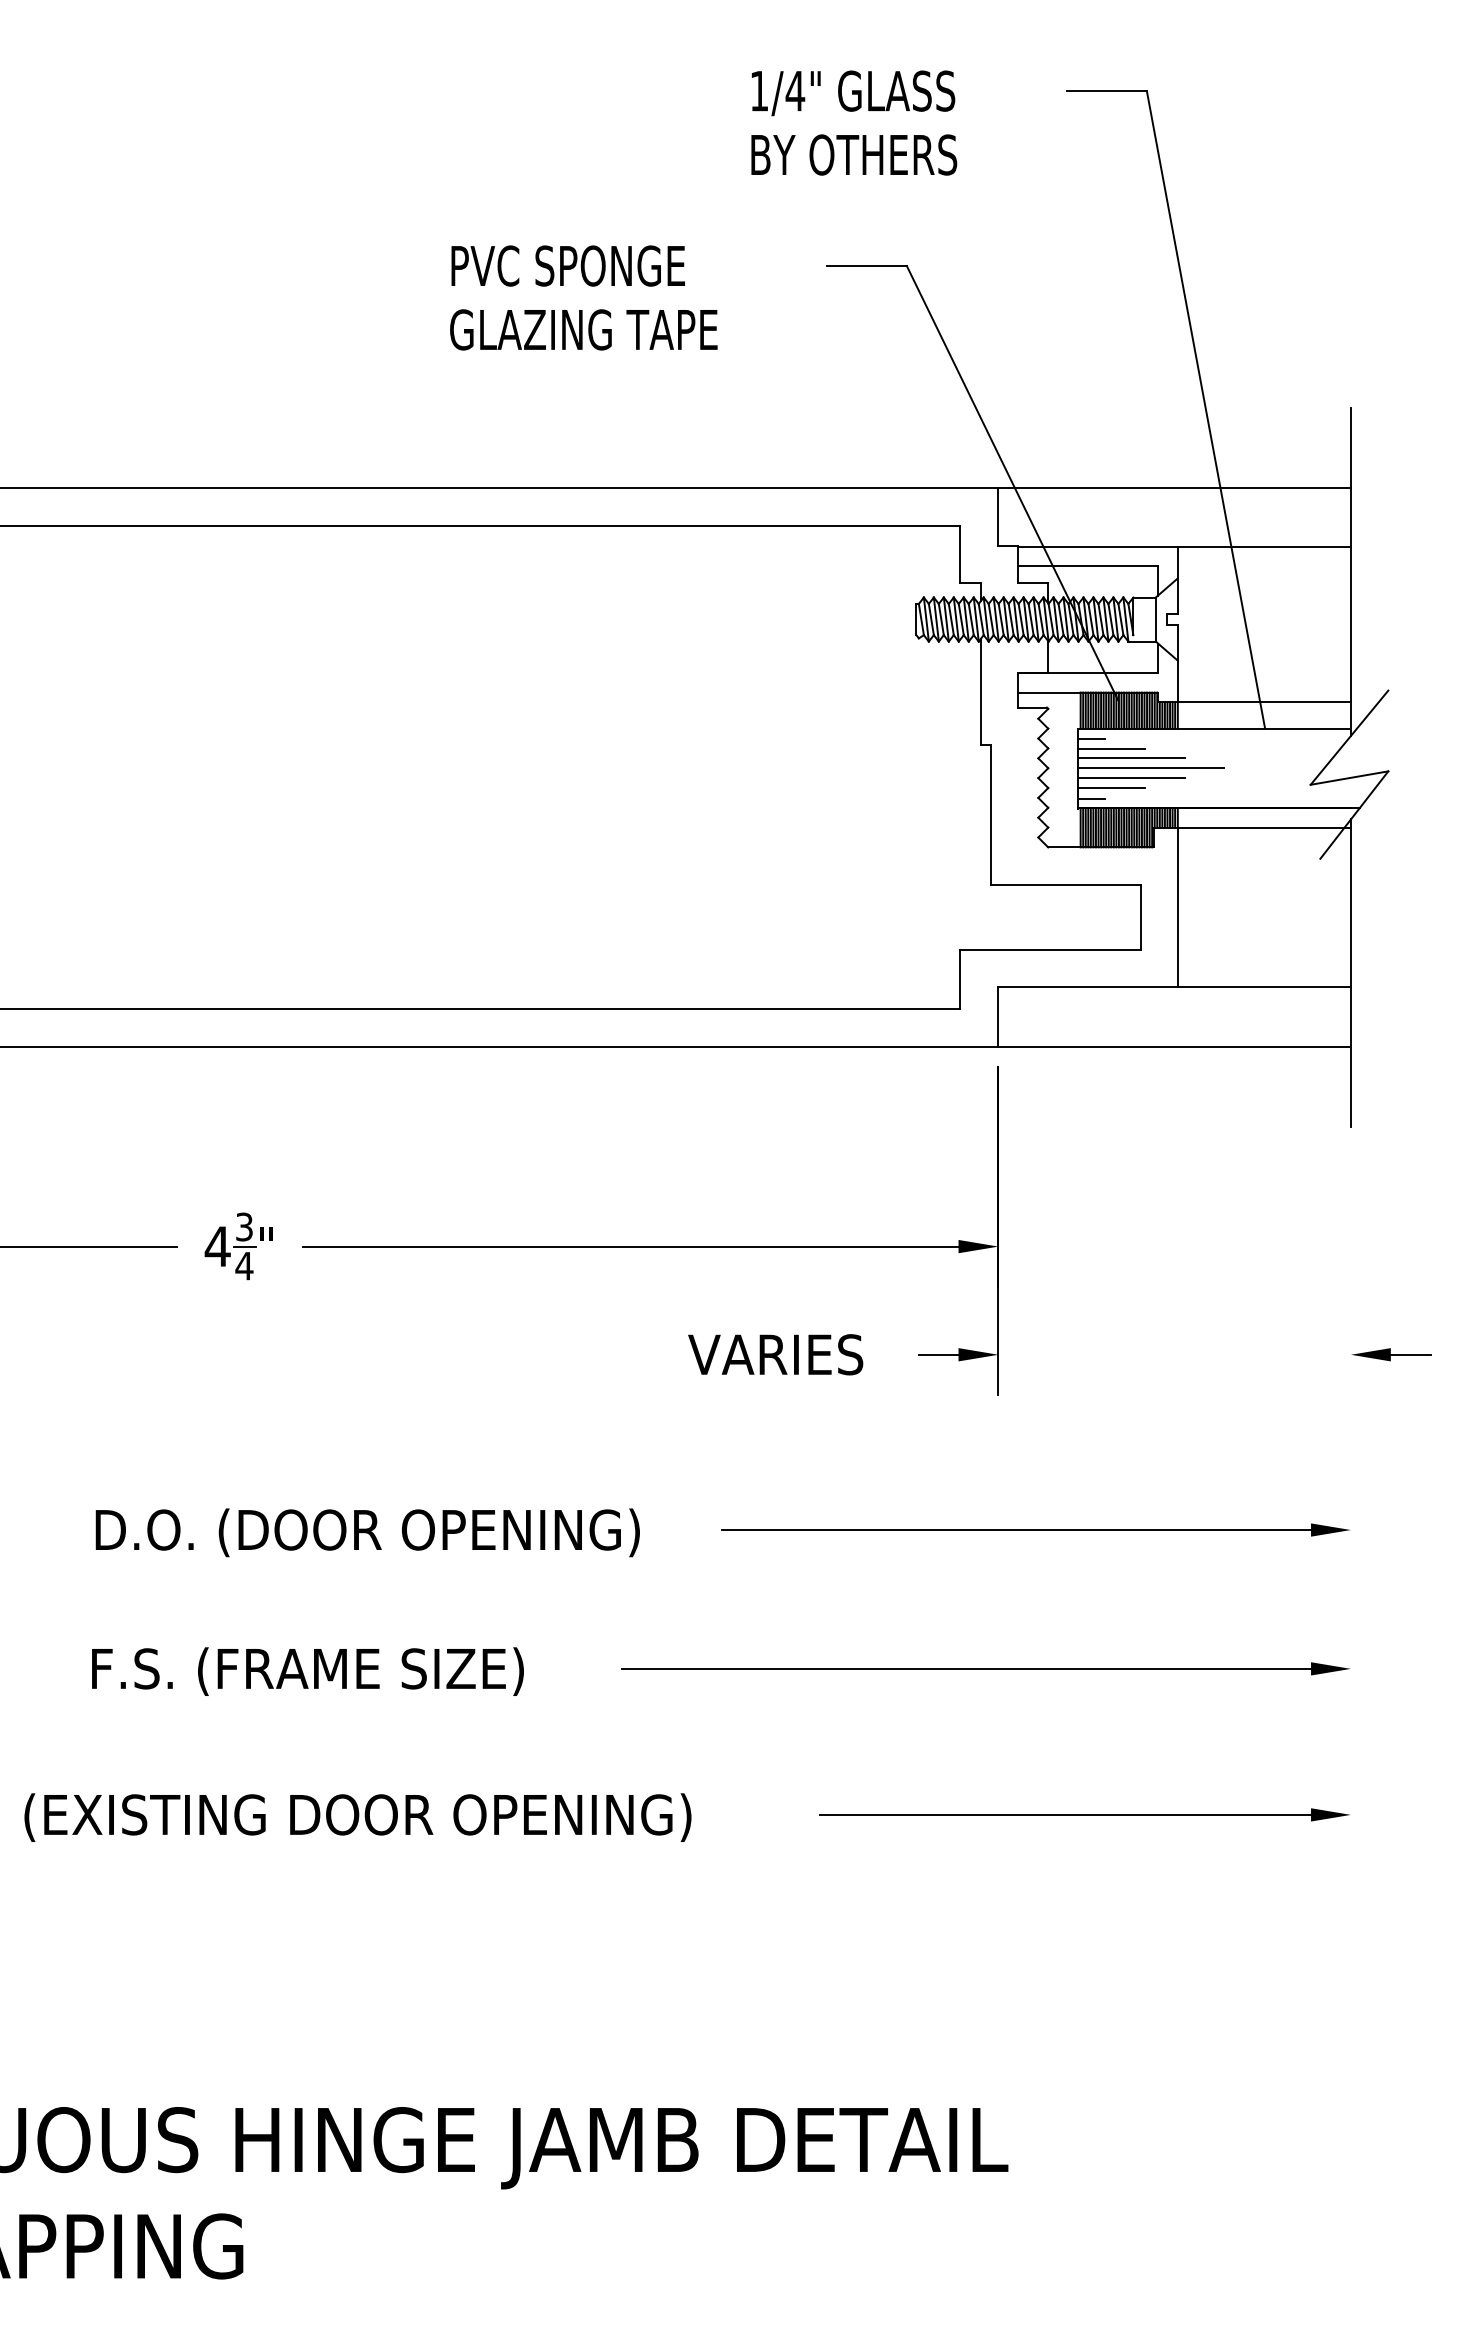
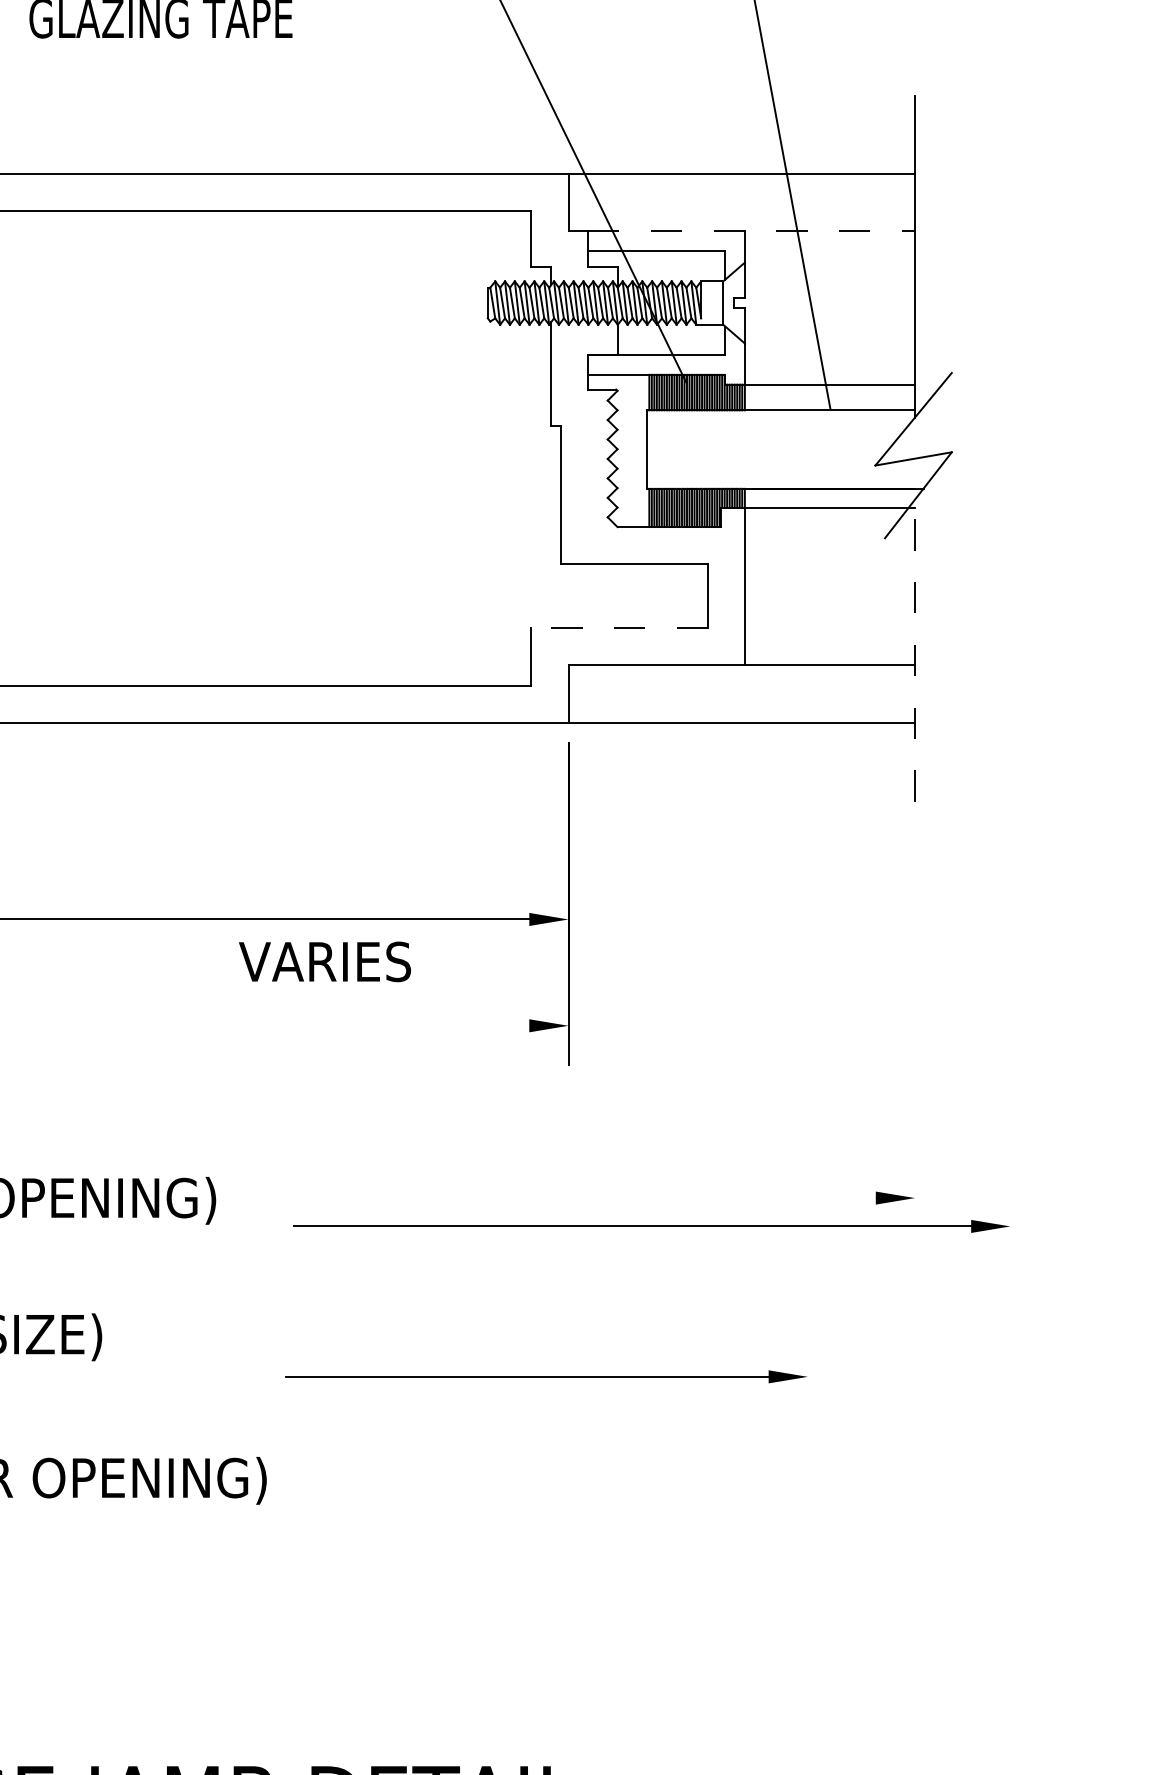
line: (1185, 546) -> (752, 231), solid -> dashed
line: (1091, 738) -> (660, 420), removed
line: (1111, 748) -> (679, 429), removed
line: (1131, 758) -> (699, 439), removed
line: (1151, 768) -> (718, 449), removed
line: (1131, 778) -> (699, 459), removed
line: (1111, 788) -> (679, 469), removed
line: (1091, 798) -> (660, 478), removed
line: (1049, 949) -> (618, 627), solid -> dashed
line: (1350, 973) -> (914, 651), solid -> dashed
text: (775, 1354) -> (324, 961), moved
line: (938, 1354) -> (509, 1025), removed
part: (1391, 1354) -> (954, 1025), removed
line: (1016, 1530) -> (586, 1198), removed
part: (985, 1668) -> (651, 1226), moved
part: (1084, 1814) -> (545, 1376), moved

